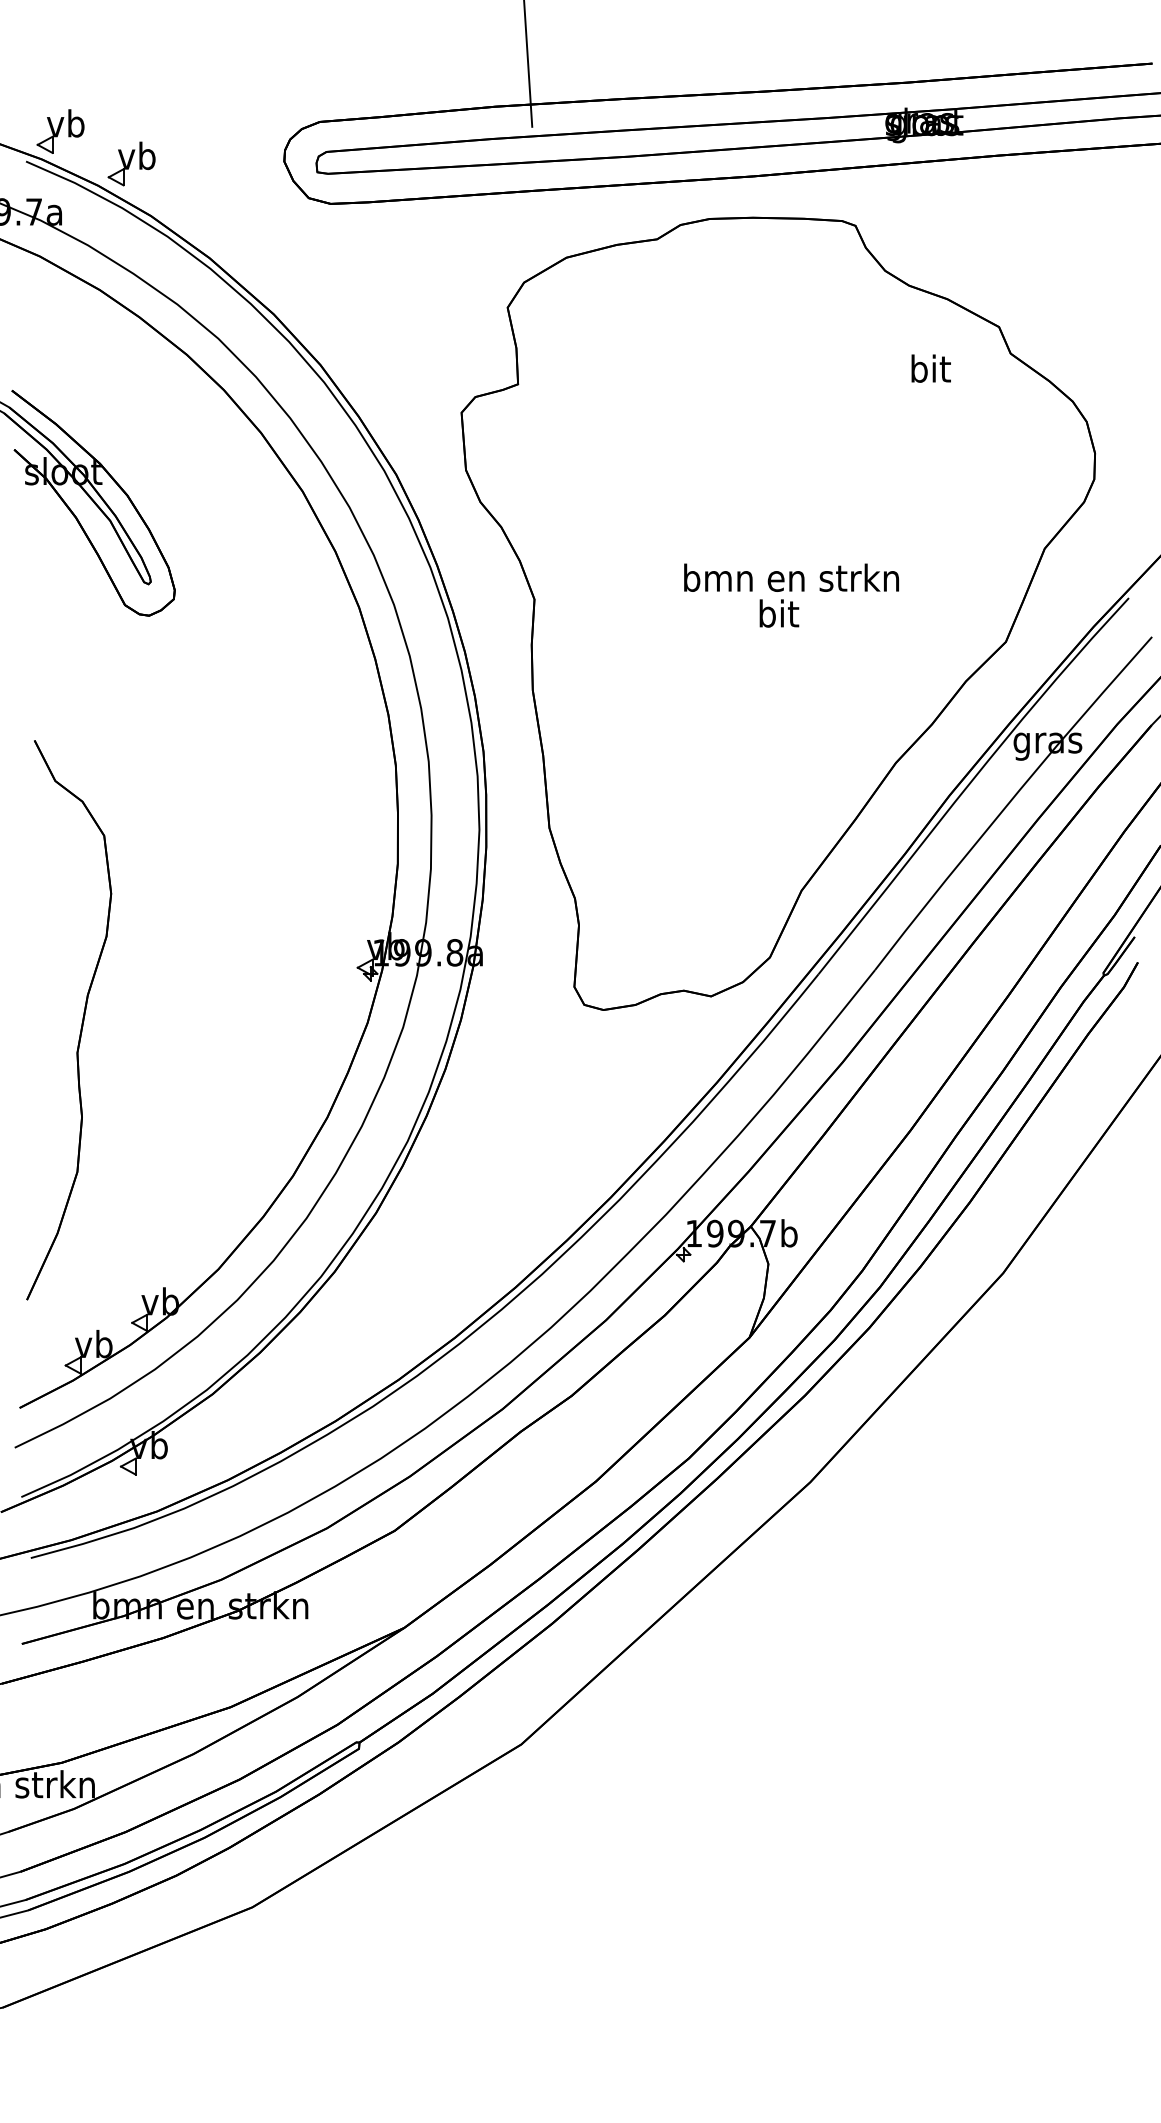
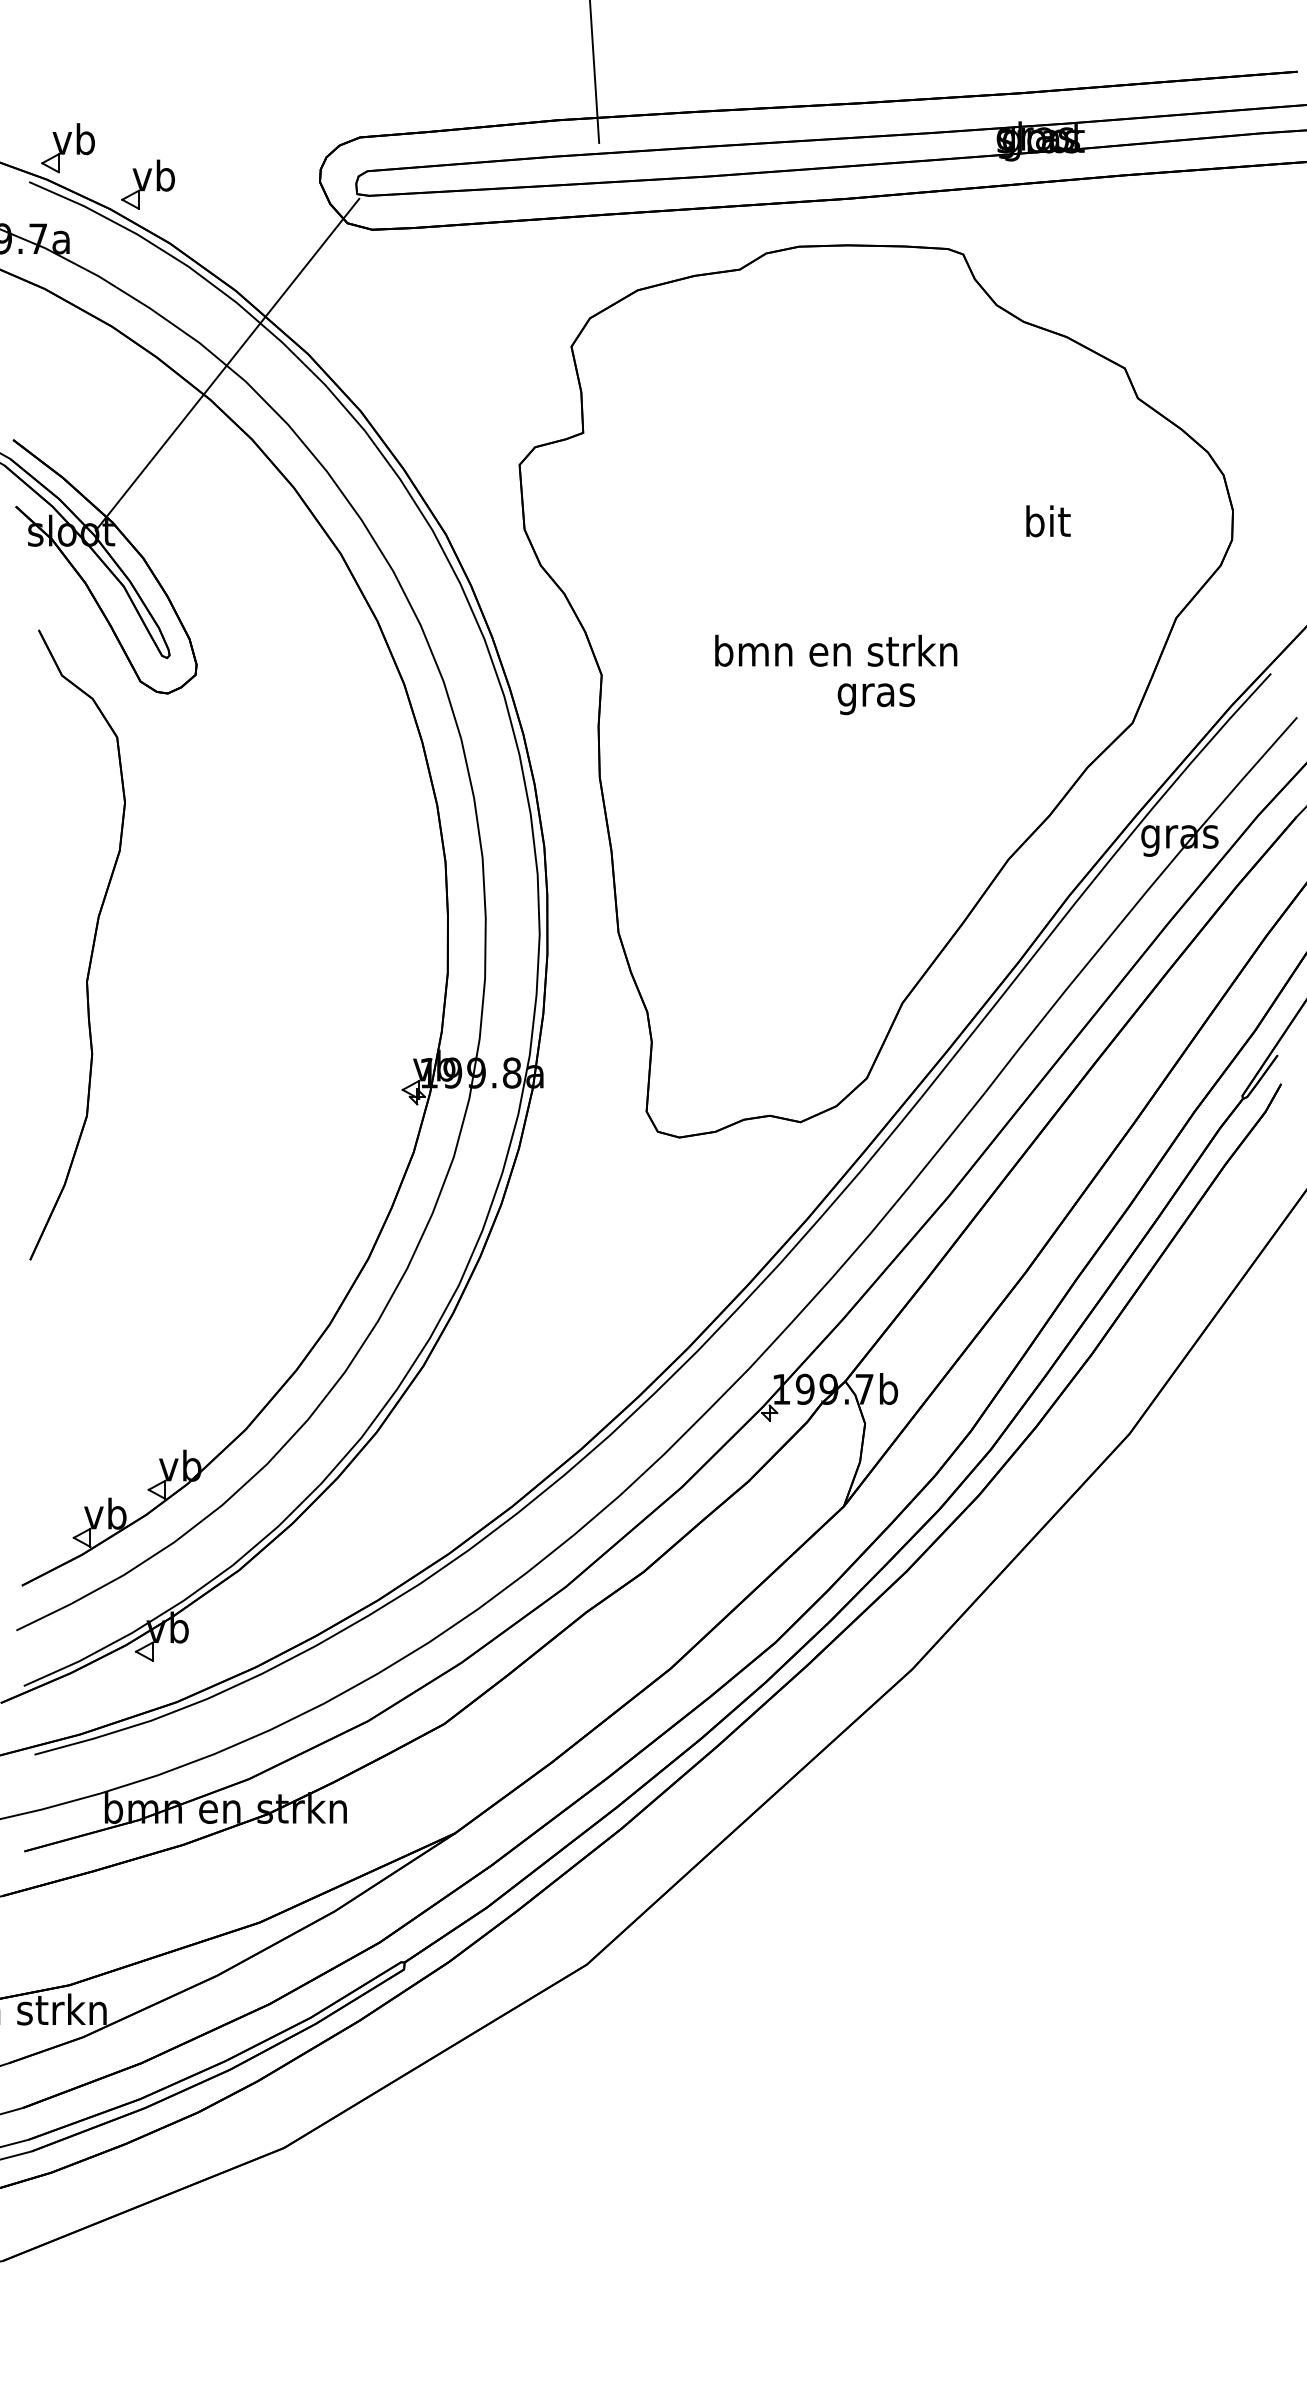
line: (202, 323) -> (227, 364), added
text: (931, 368) -> (1048, 521), moved
text: (791, 577) -> (836, 650), moved
text: (778, 617) -> (876, 695), bit -> gras
part: (81, 1024) -> (91, 949), moved

